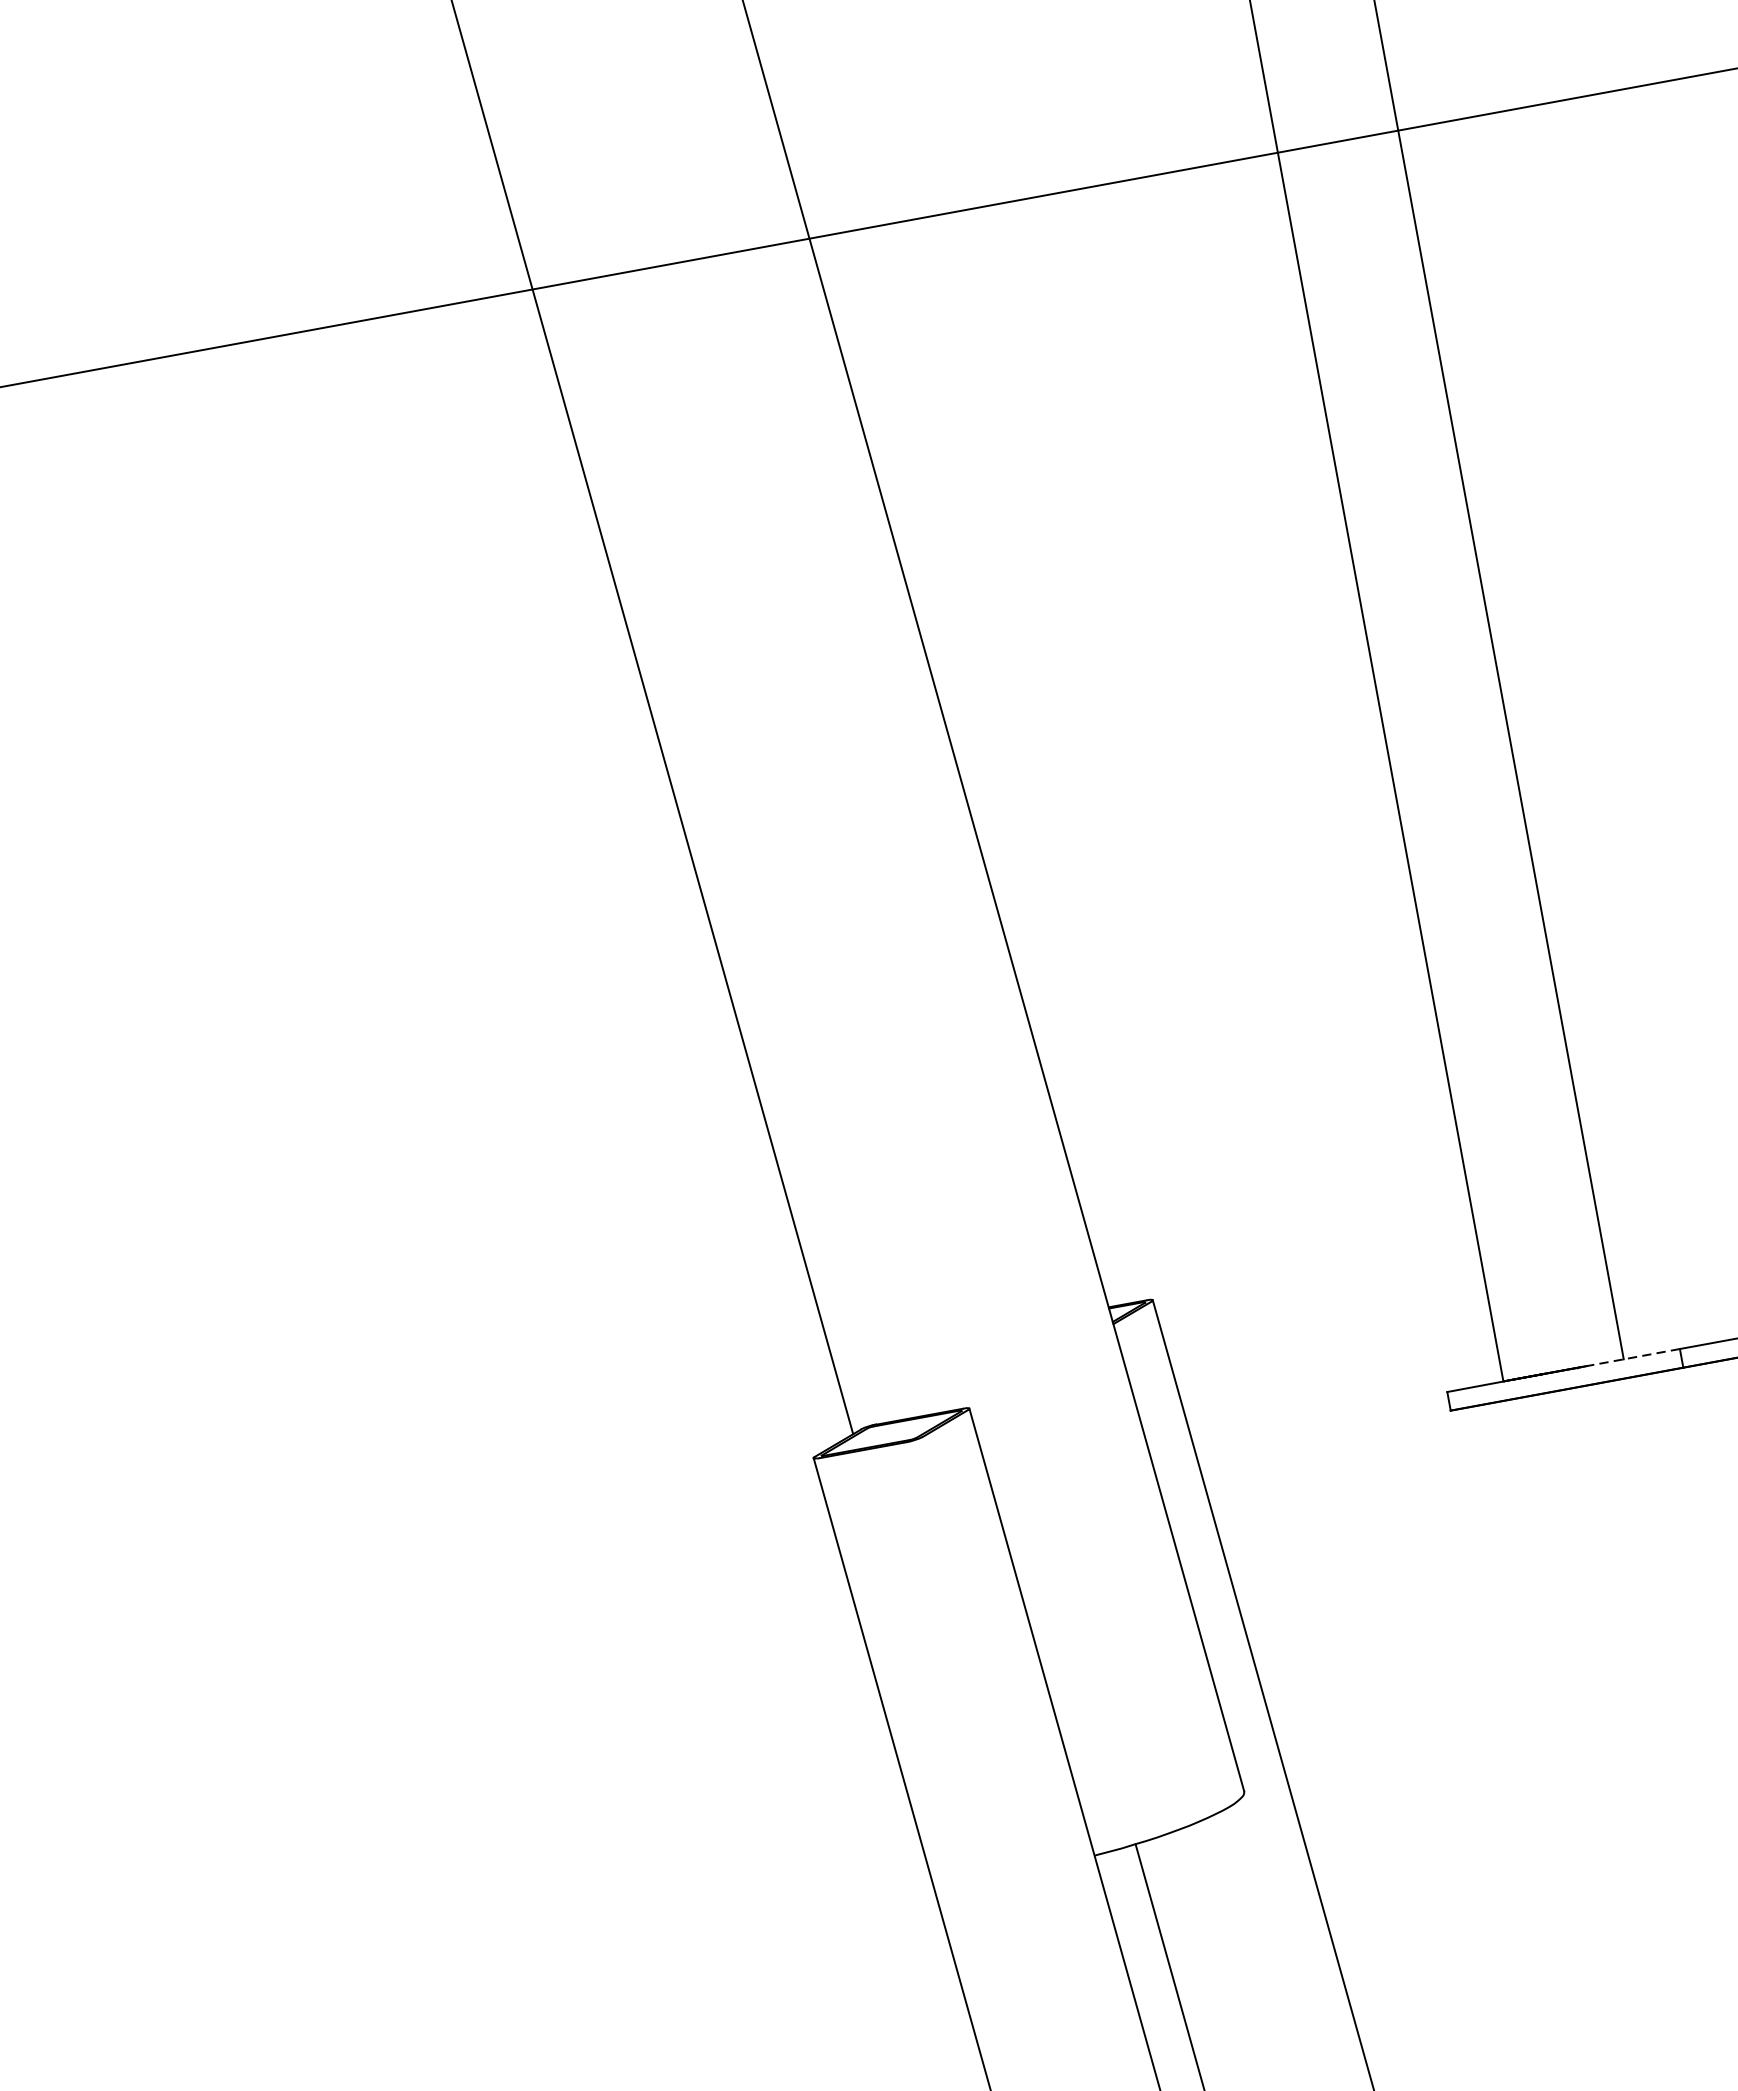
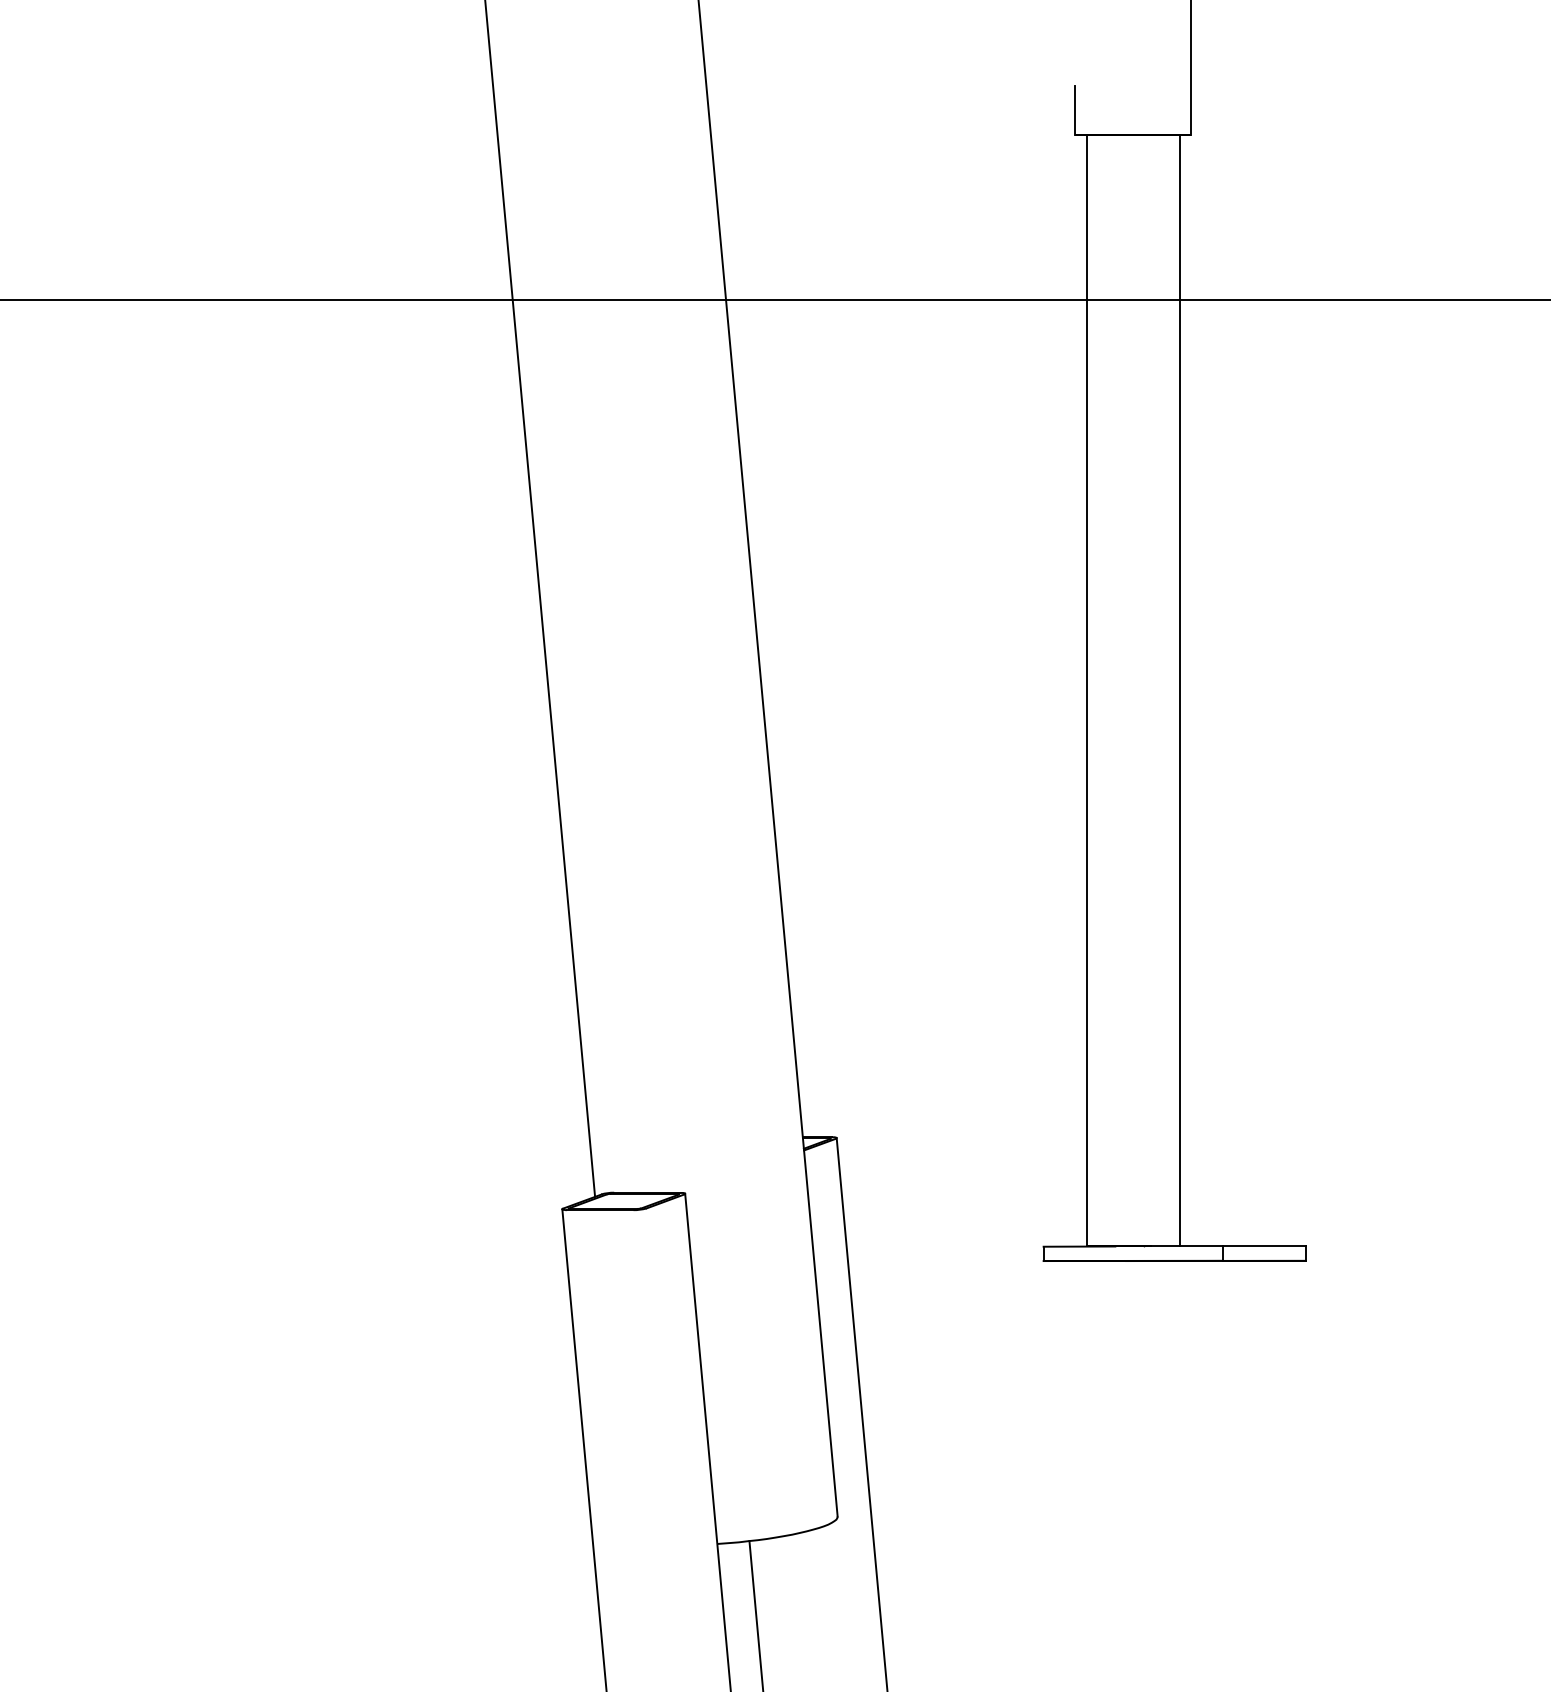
line: (1633, 1357) -> (1187, 1246), dashed -> solid

